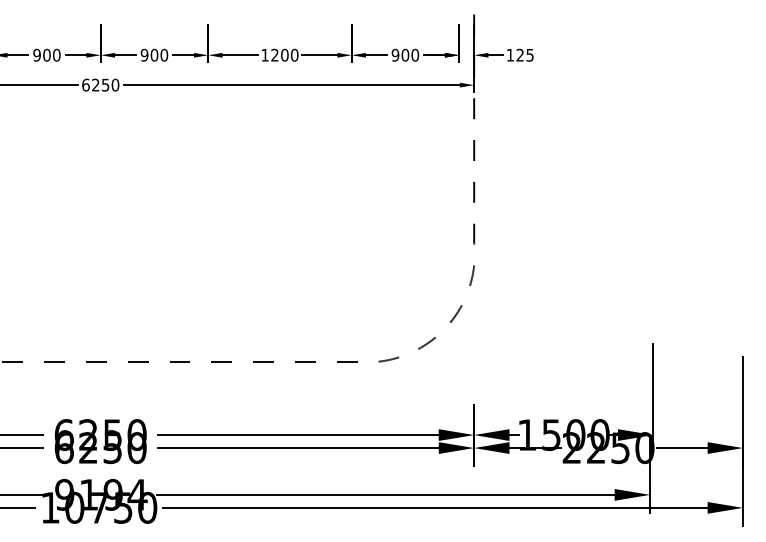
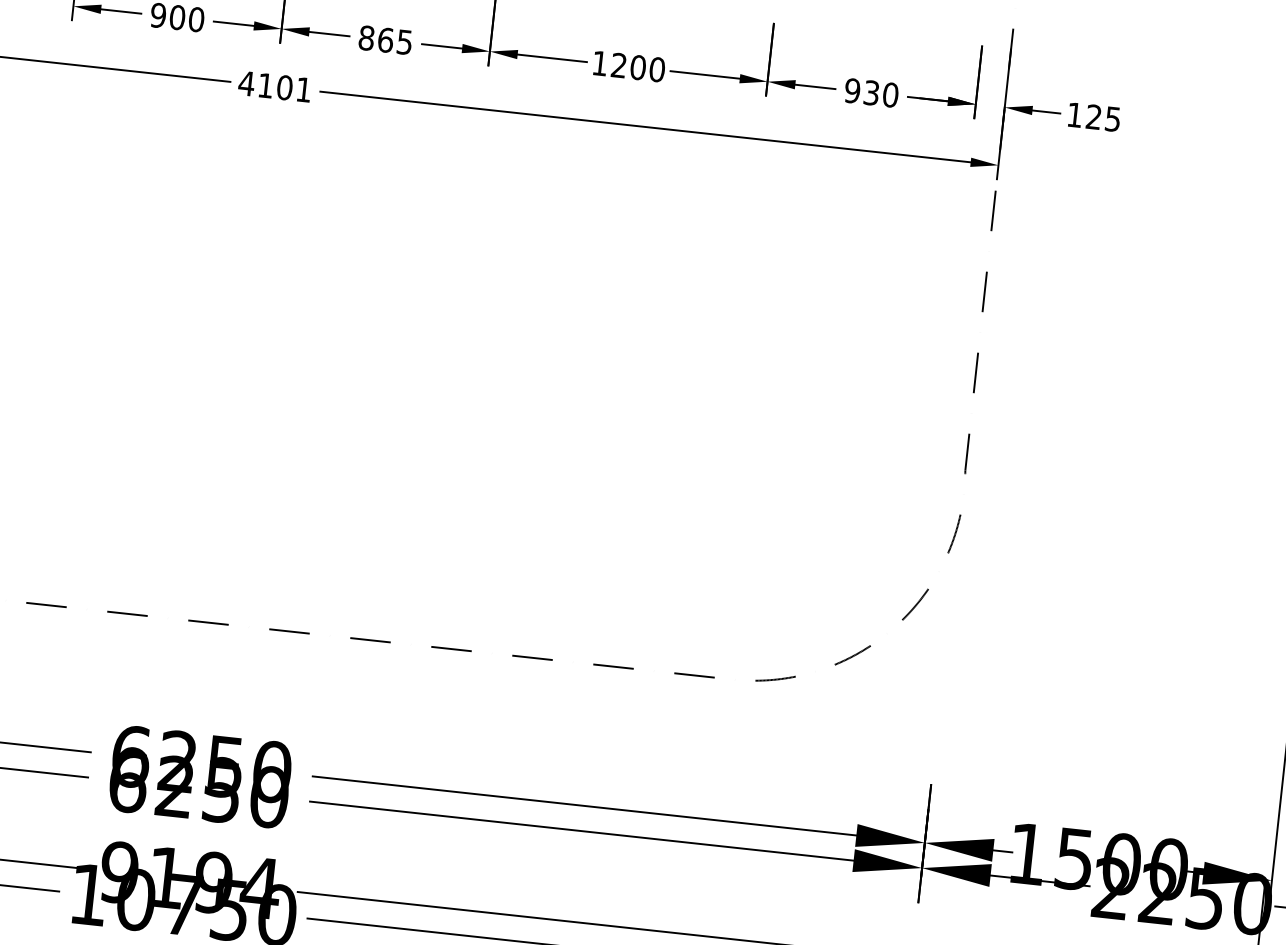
text: (154, 54) -> (385, 38), 900 -> 865
text: (405, 54) -> (871, 91), 900 -> 930
text: (100, 84) -> (275, 85), 6250 -> 4101

